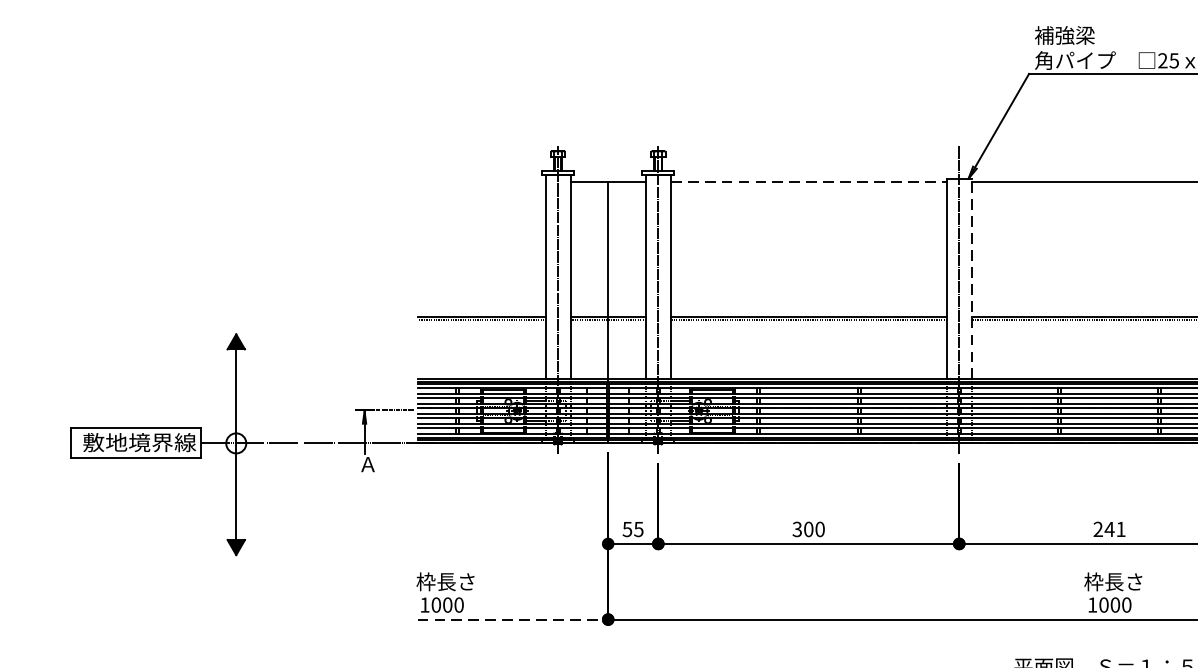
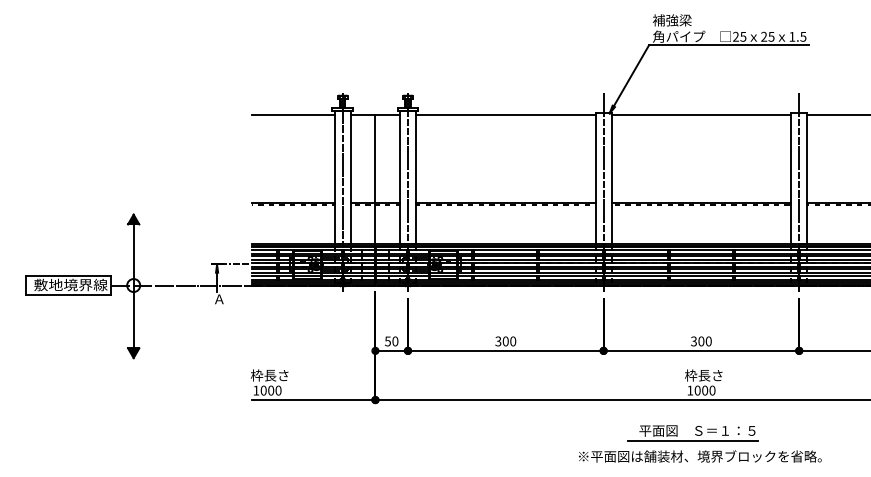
line: (480, 181) -> (292, 115), added
line: (808, 181) -> (505, 115), dashed -> solid
line: (971, 278) -> (611, 178), dashed -> solid
text: (639, 529) -> (395, 341), 55 -> 50
text: (1109, 529) -> (701, 341), 241 -> 300
line: (512, 620) -> (313, 400), dashed -> solid

